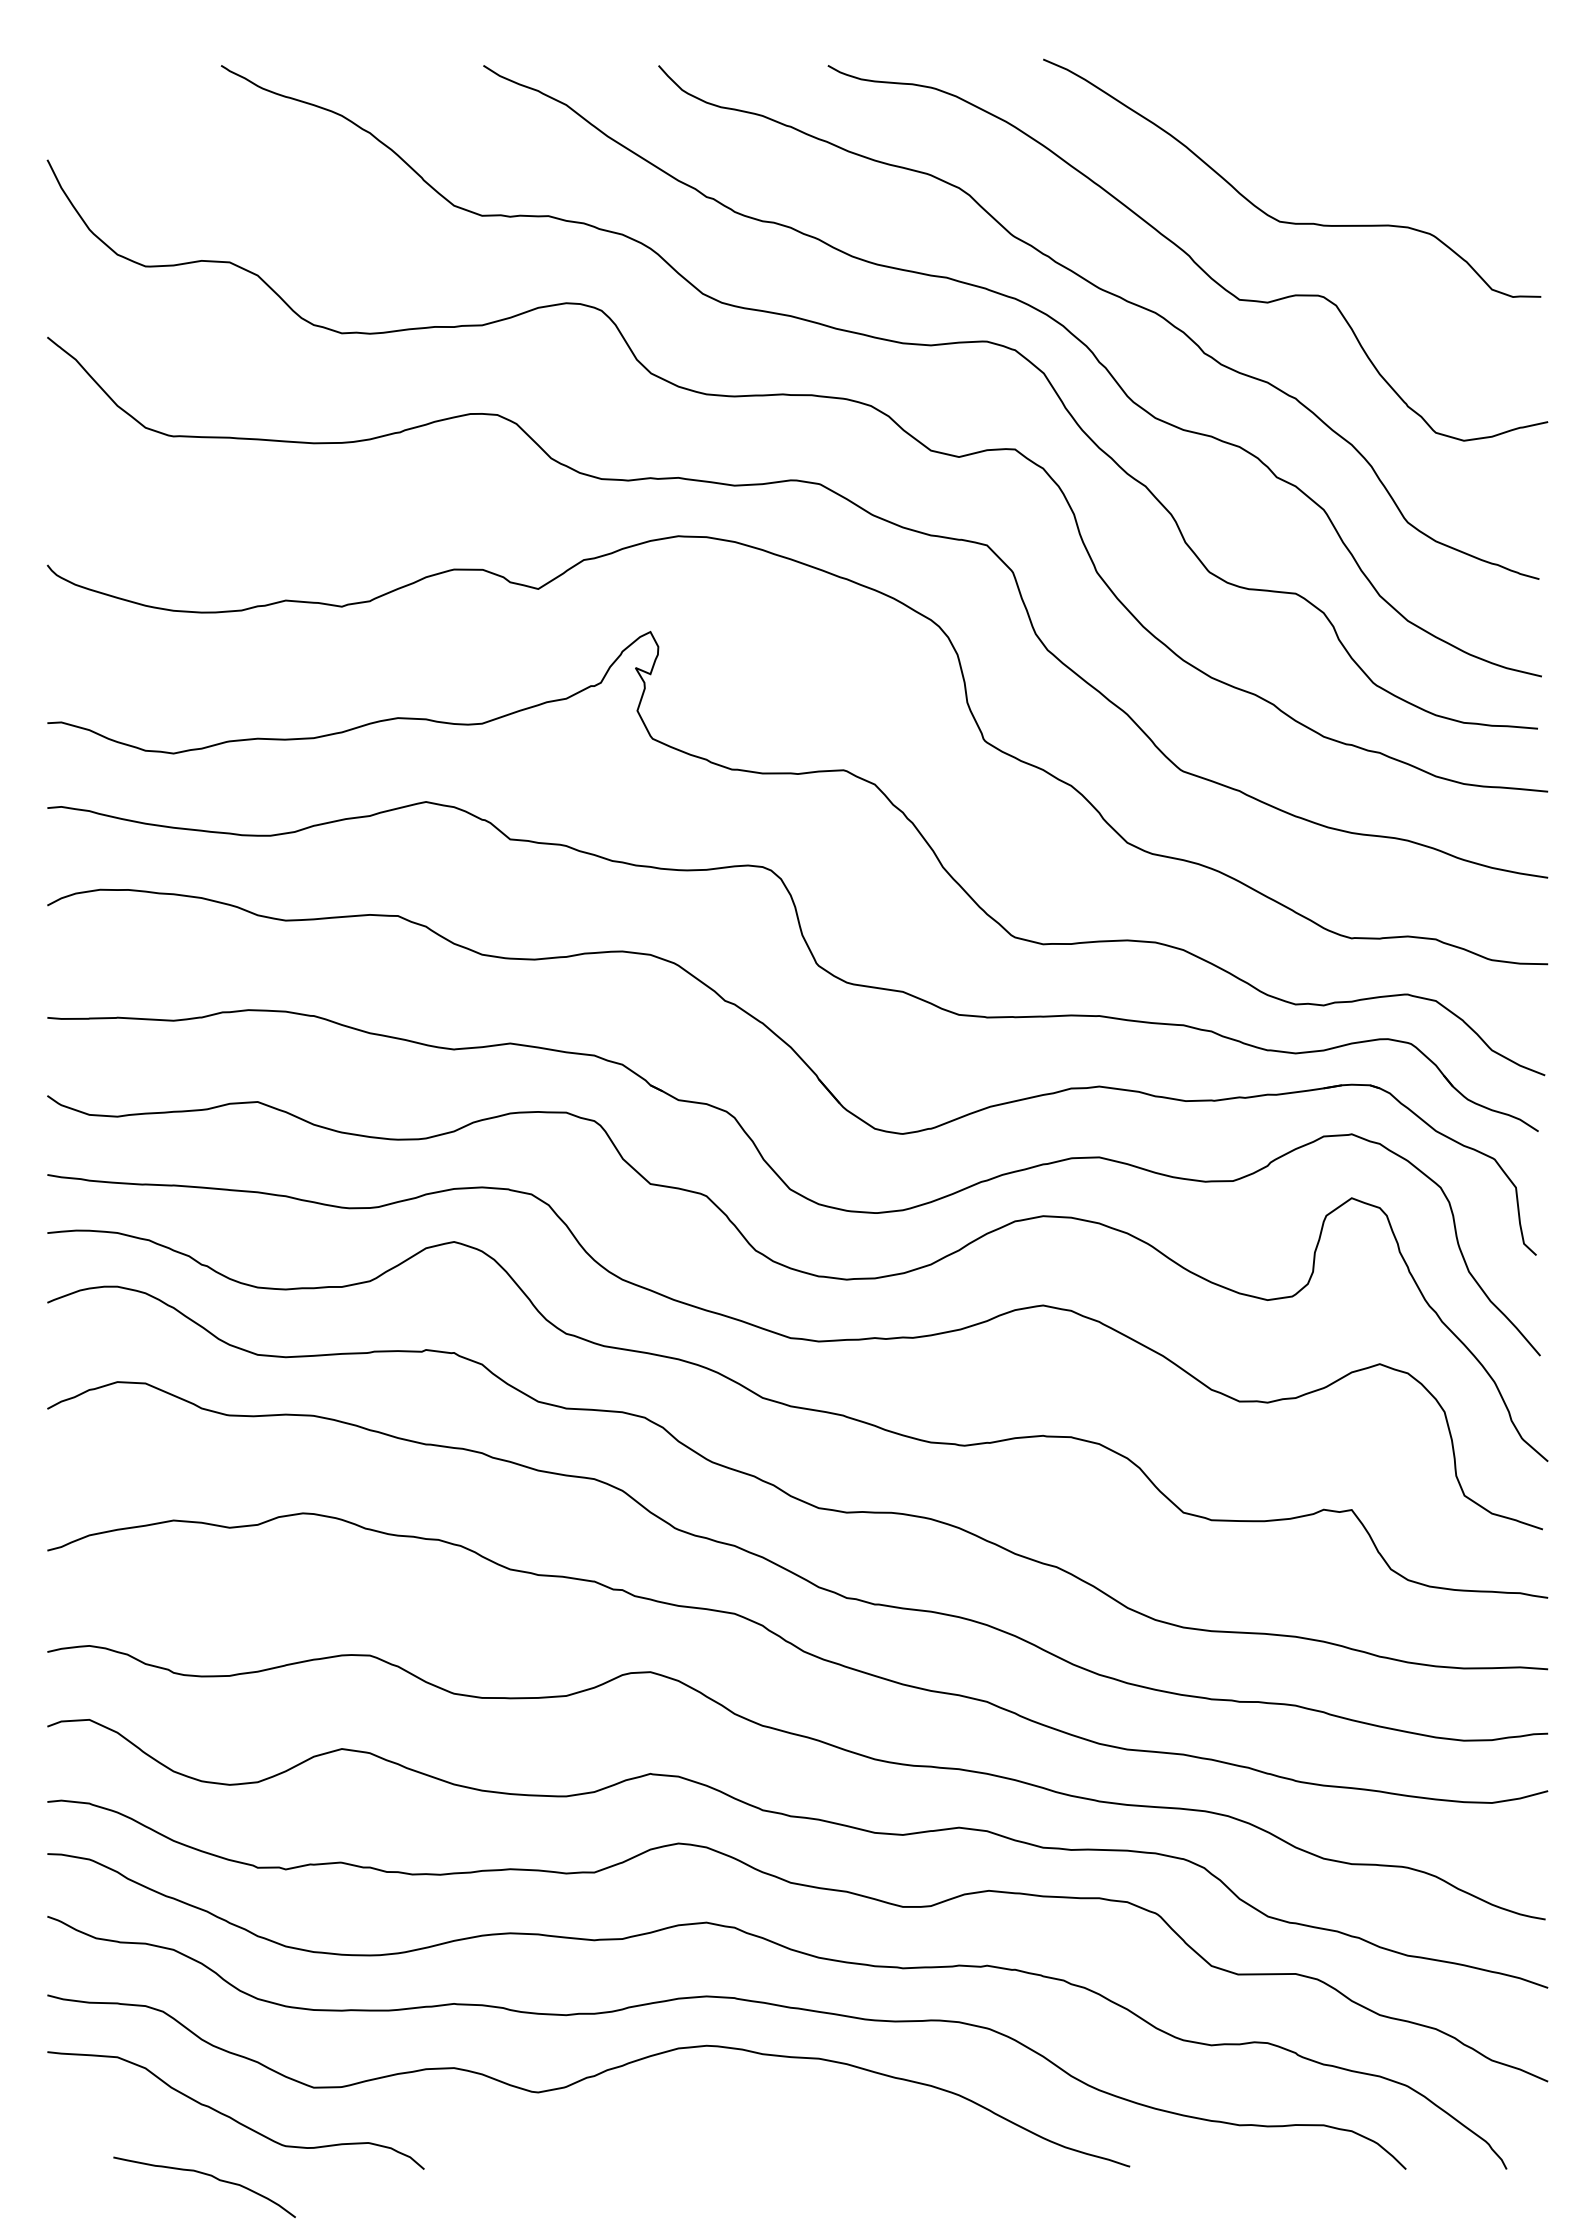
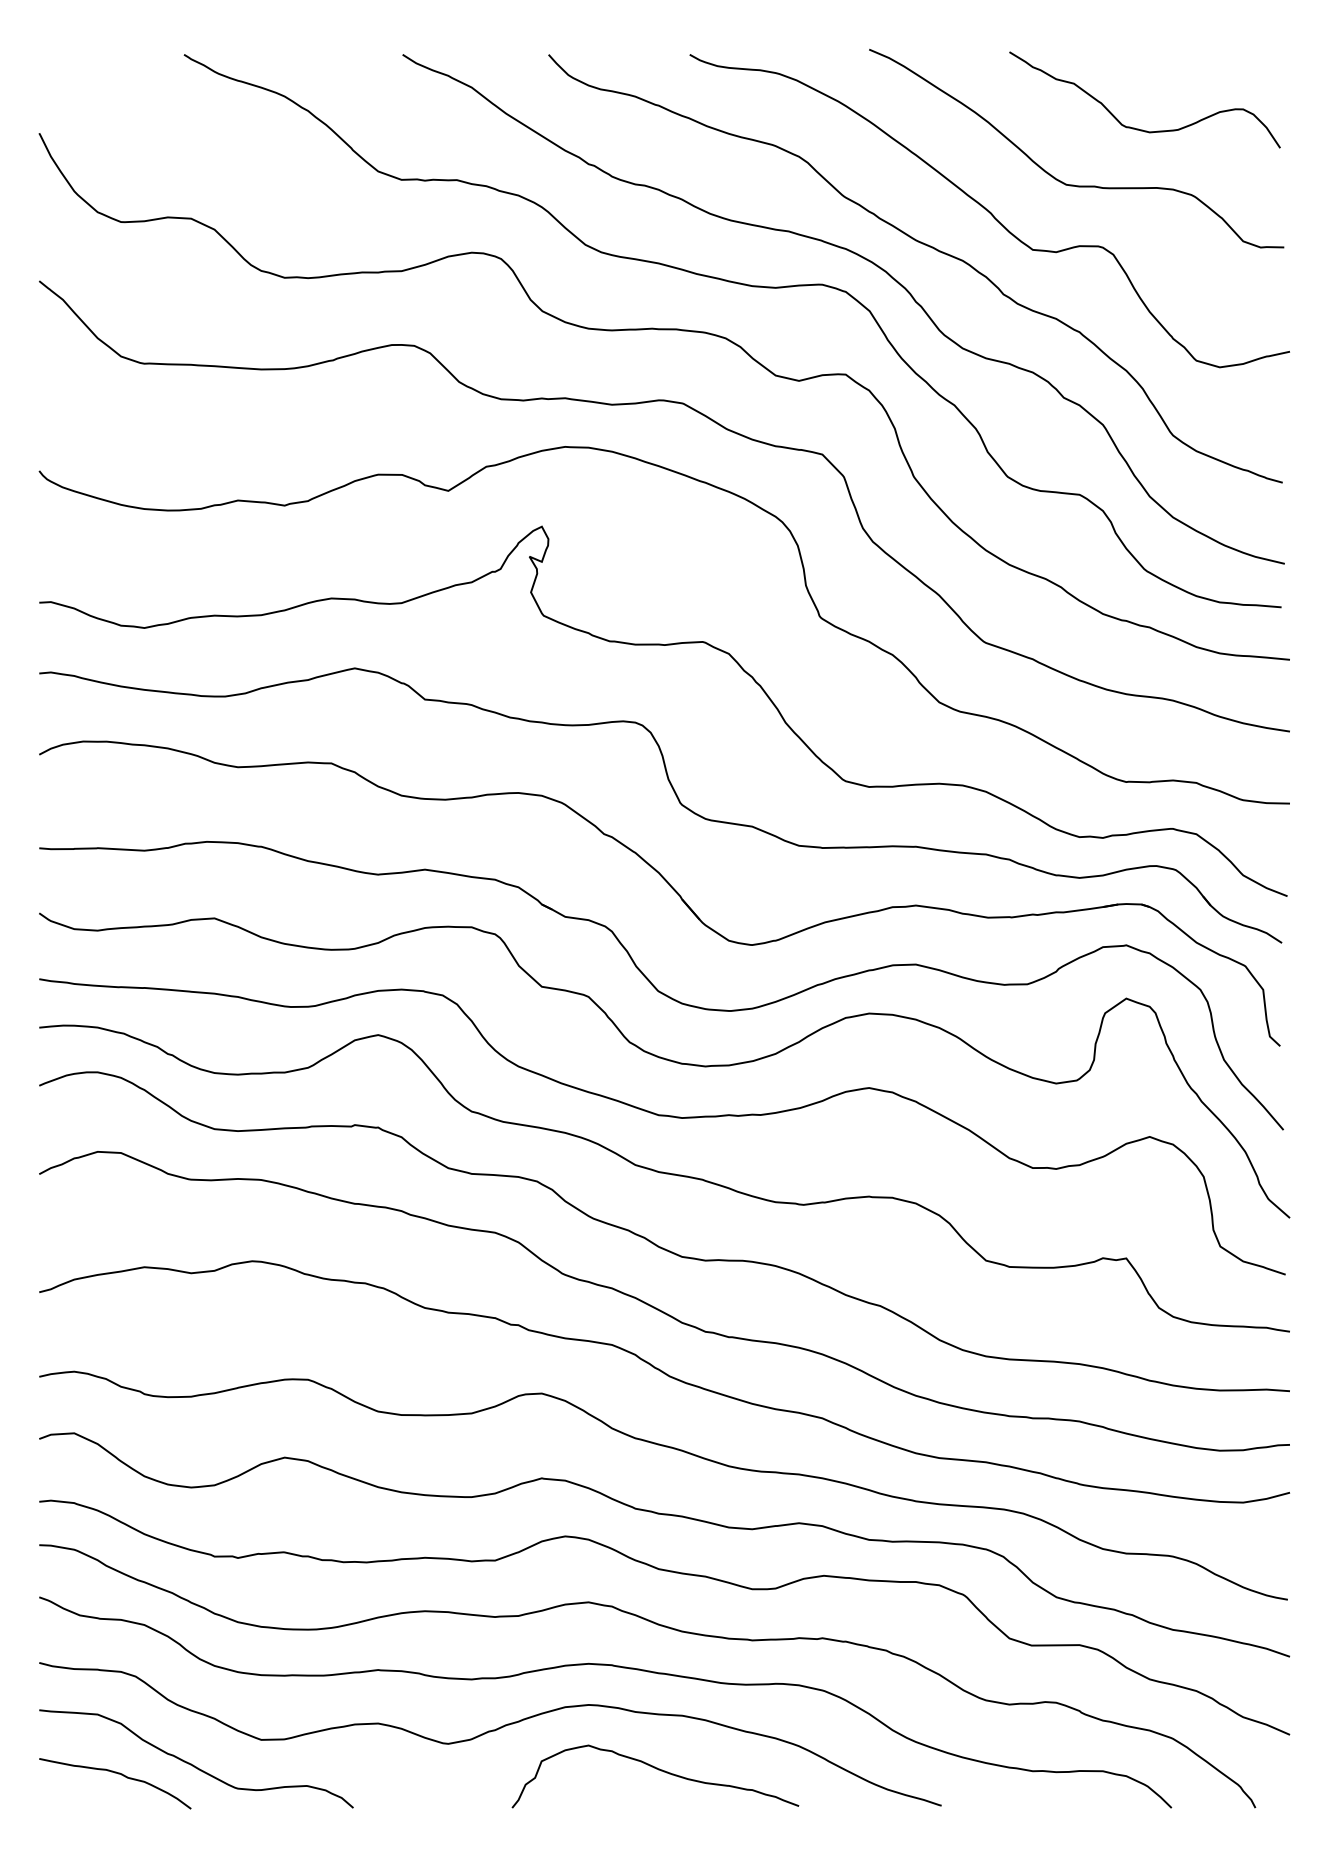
curve: (1366, 154) -> (1138, 128), added
curve: (789, 2123) -> (657, 1769), added
curve: (206, 2175) -> (116, 1773), moved

